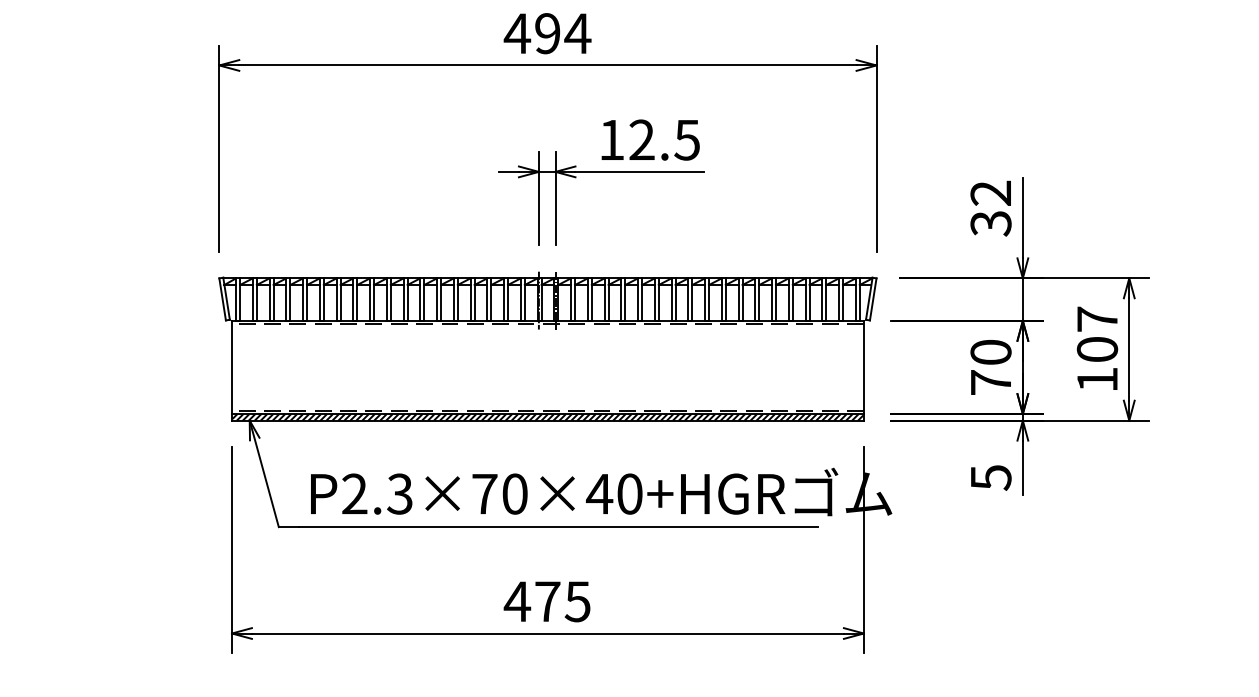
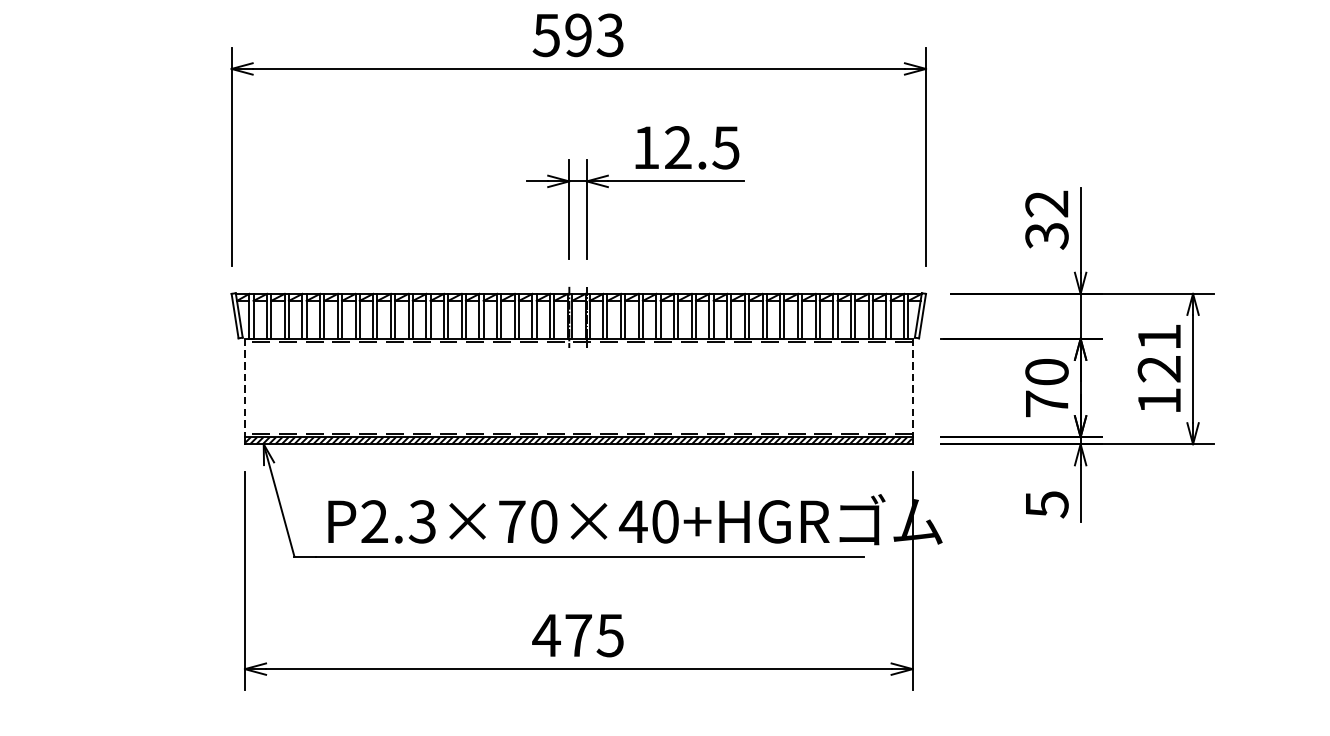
text: (547, 33) -> (578, 35), 494 -> 593
text: (1097, 334) -> (1159, 353), 107 -> 121
line: (231, 367) -> (244, 388), solid -> dashed
line: (863, 367) -> (912, 388), solid -> dashed

